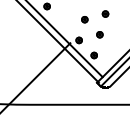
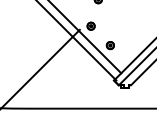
part: (99, 34) -> (117, 18), removed

